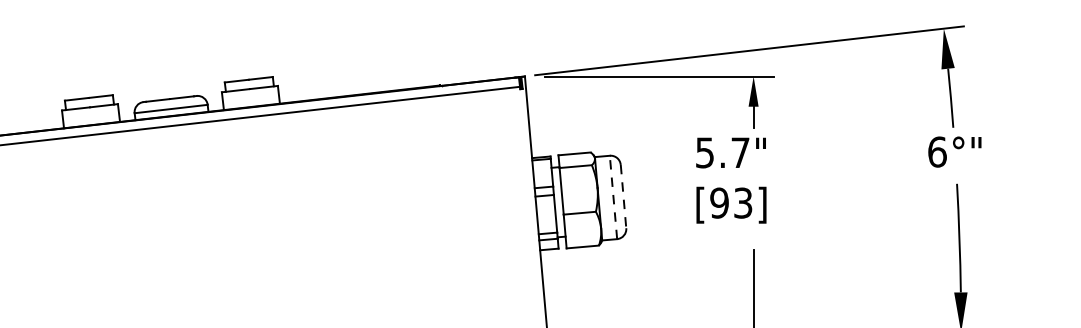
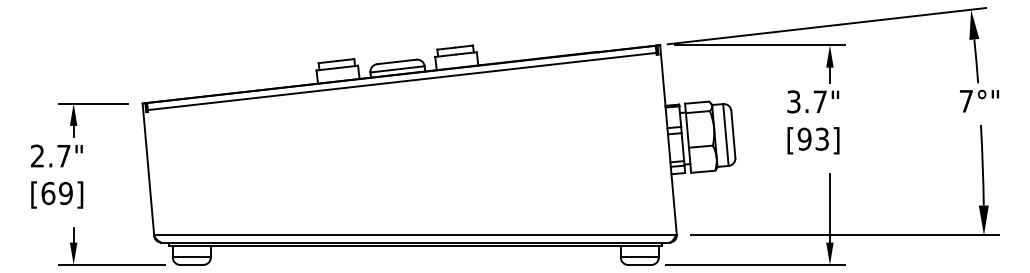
text: (937, 150) -> (966, 100), 6°" -> 7°"
text: (704, 152) -> (793, 101), 5.7" -> 3.7"
line: (612, 196) -> (725, 134), dashed -> solid
line: (623, 196) -> (733, 134), dashed -> solid

